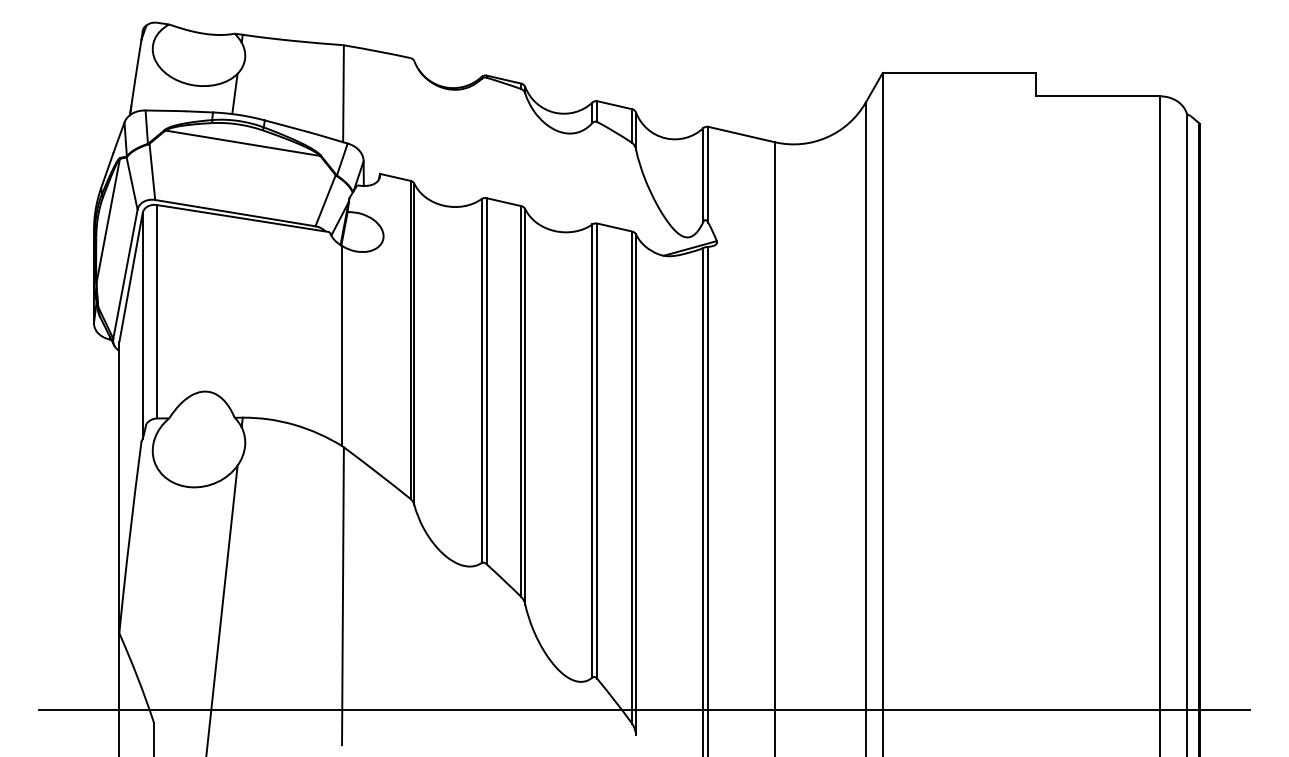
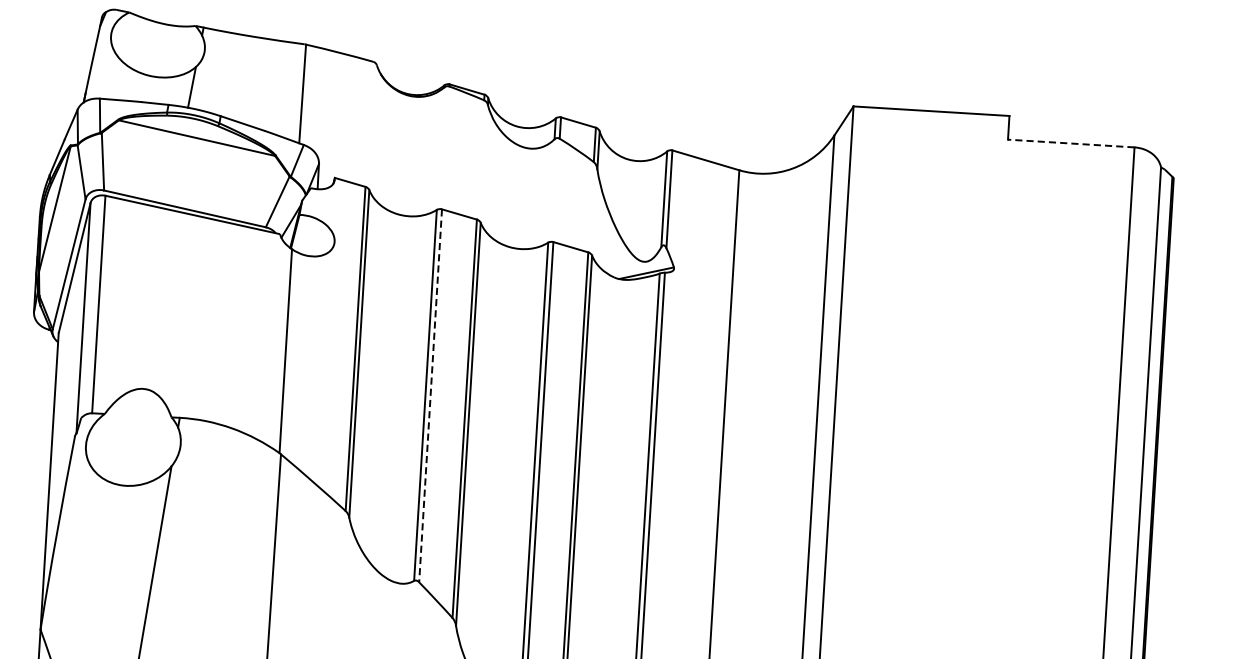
line: (1097, 96) -> (1070, 143), solid -> dashed
line: (486, 381) -> (430, 396), solid -> dashed

